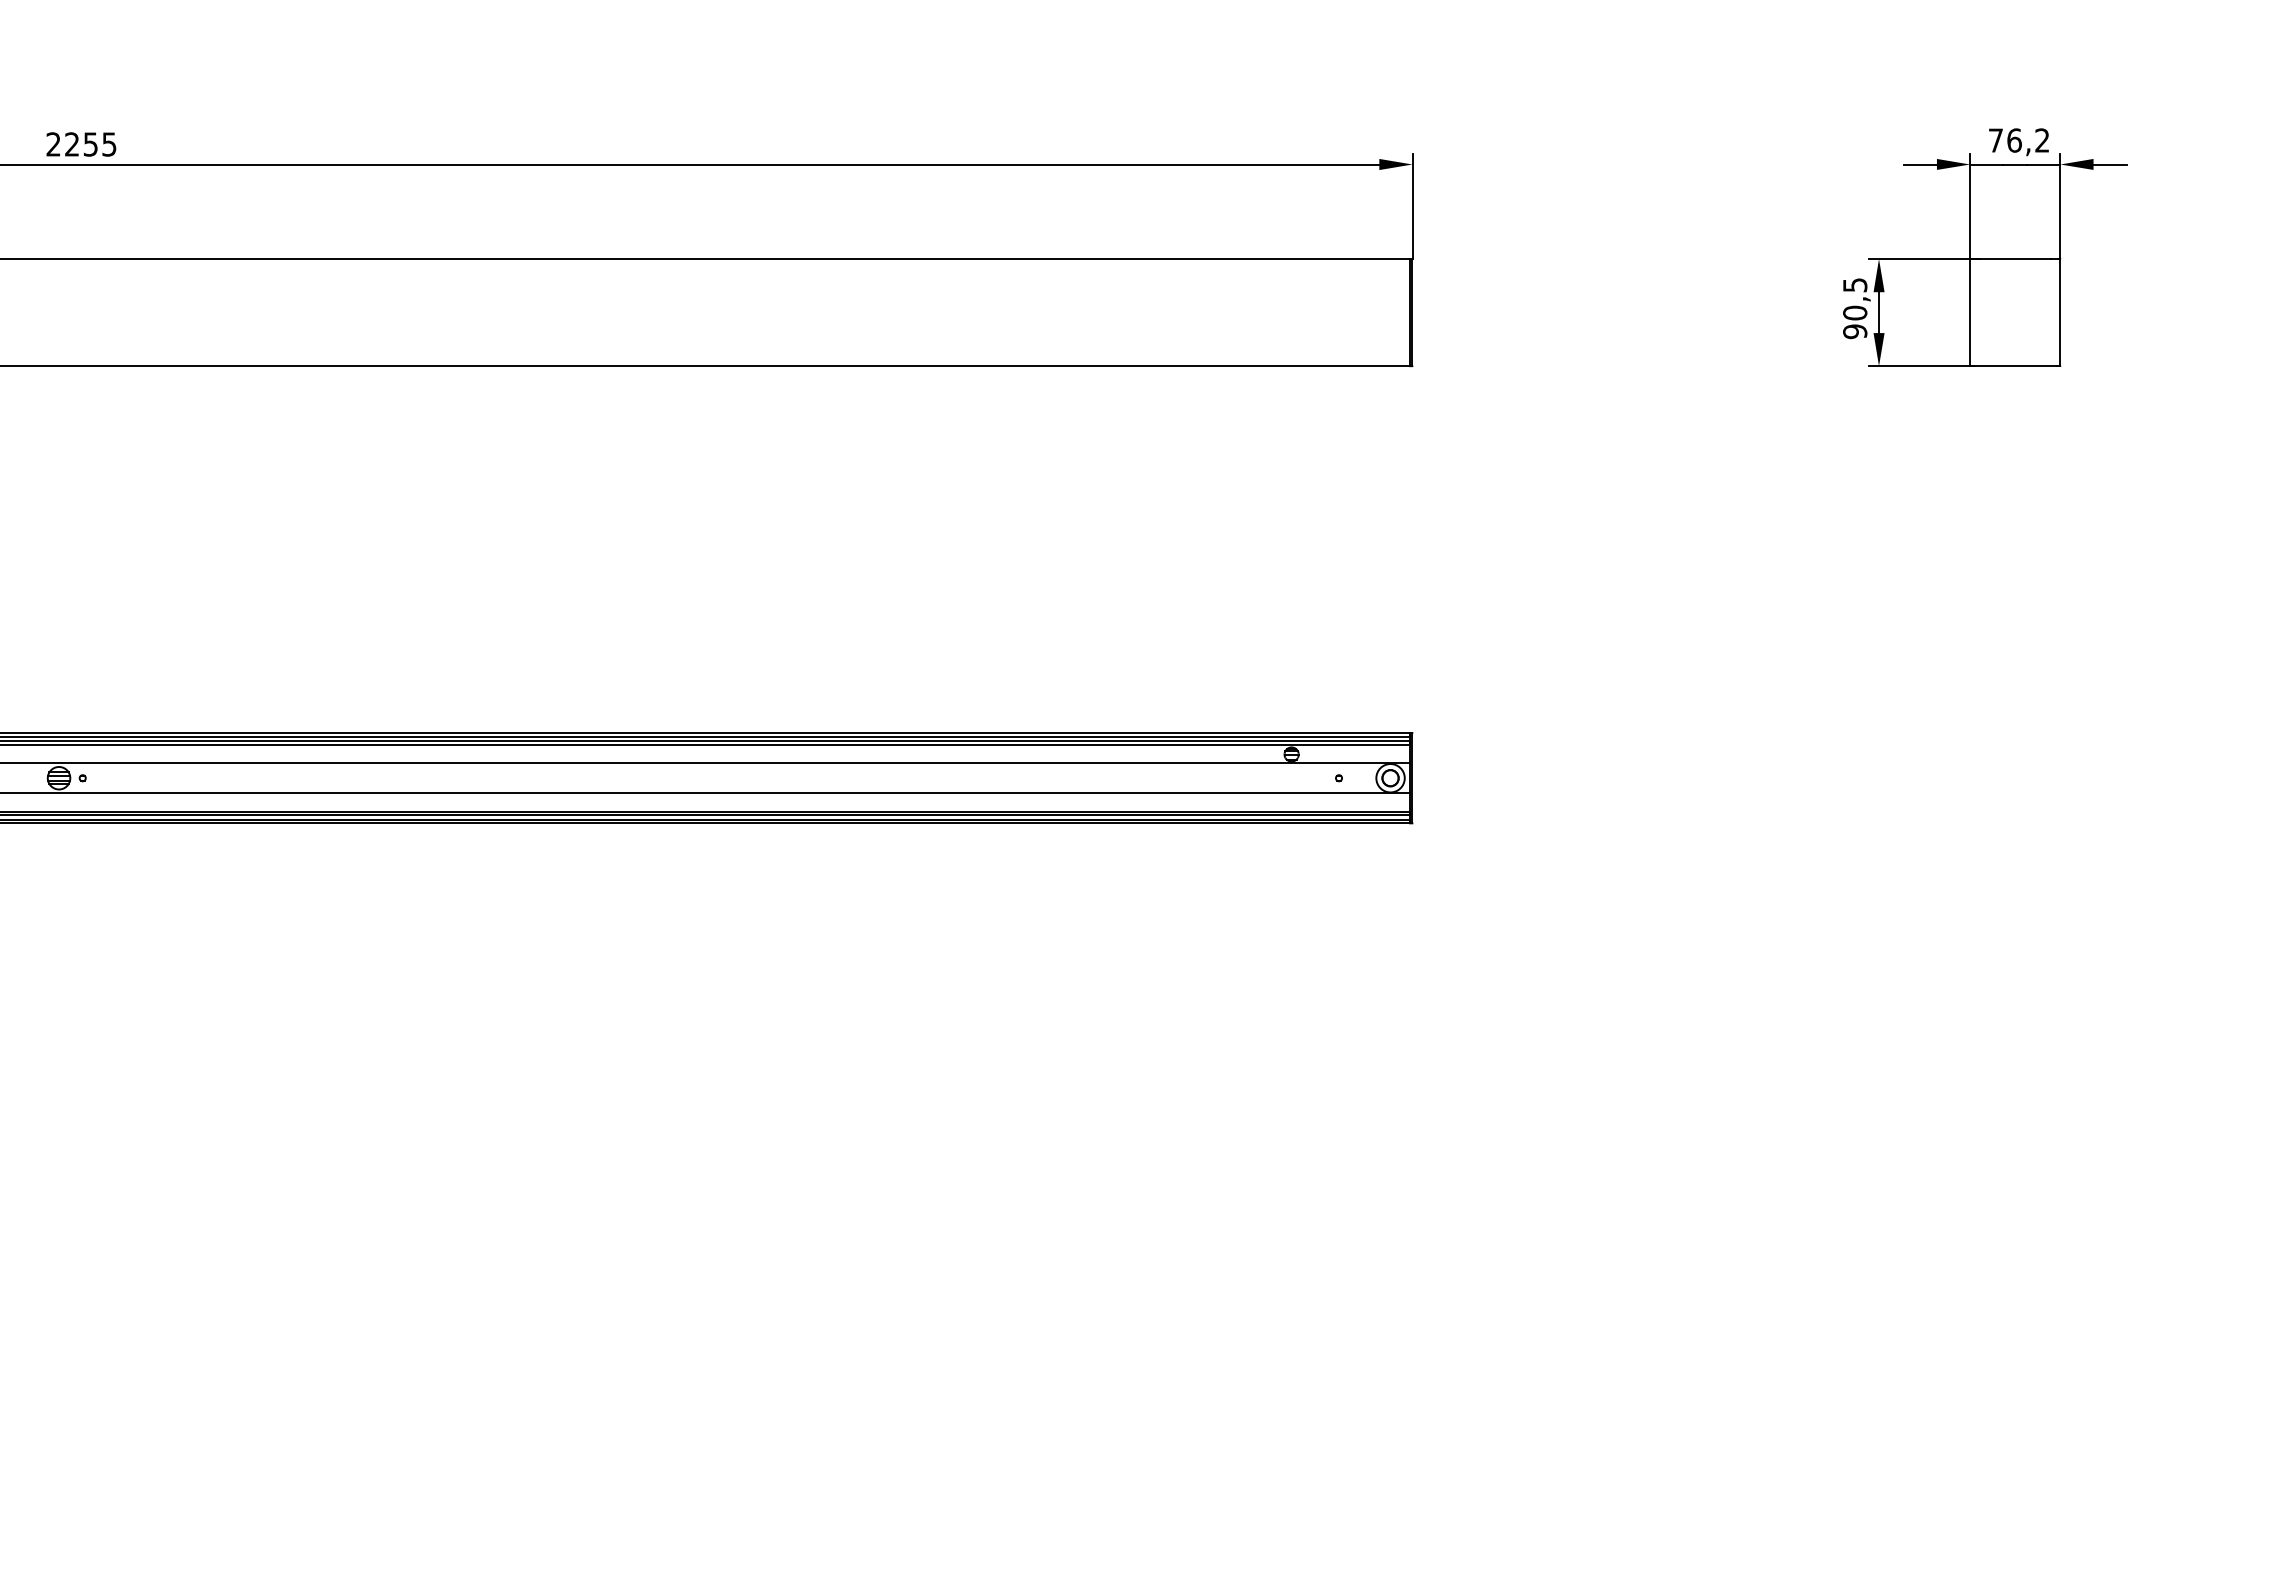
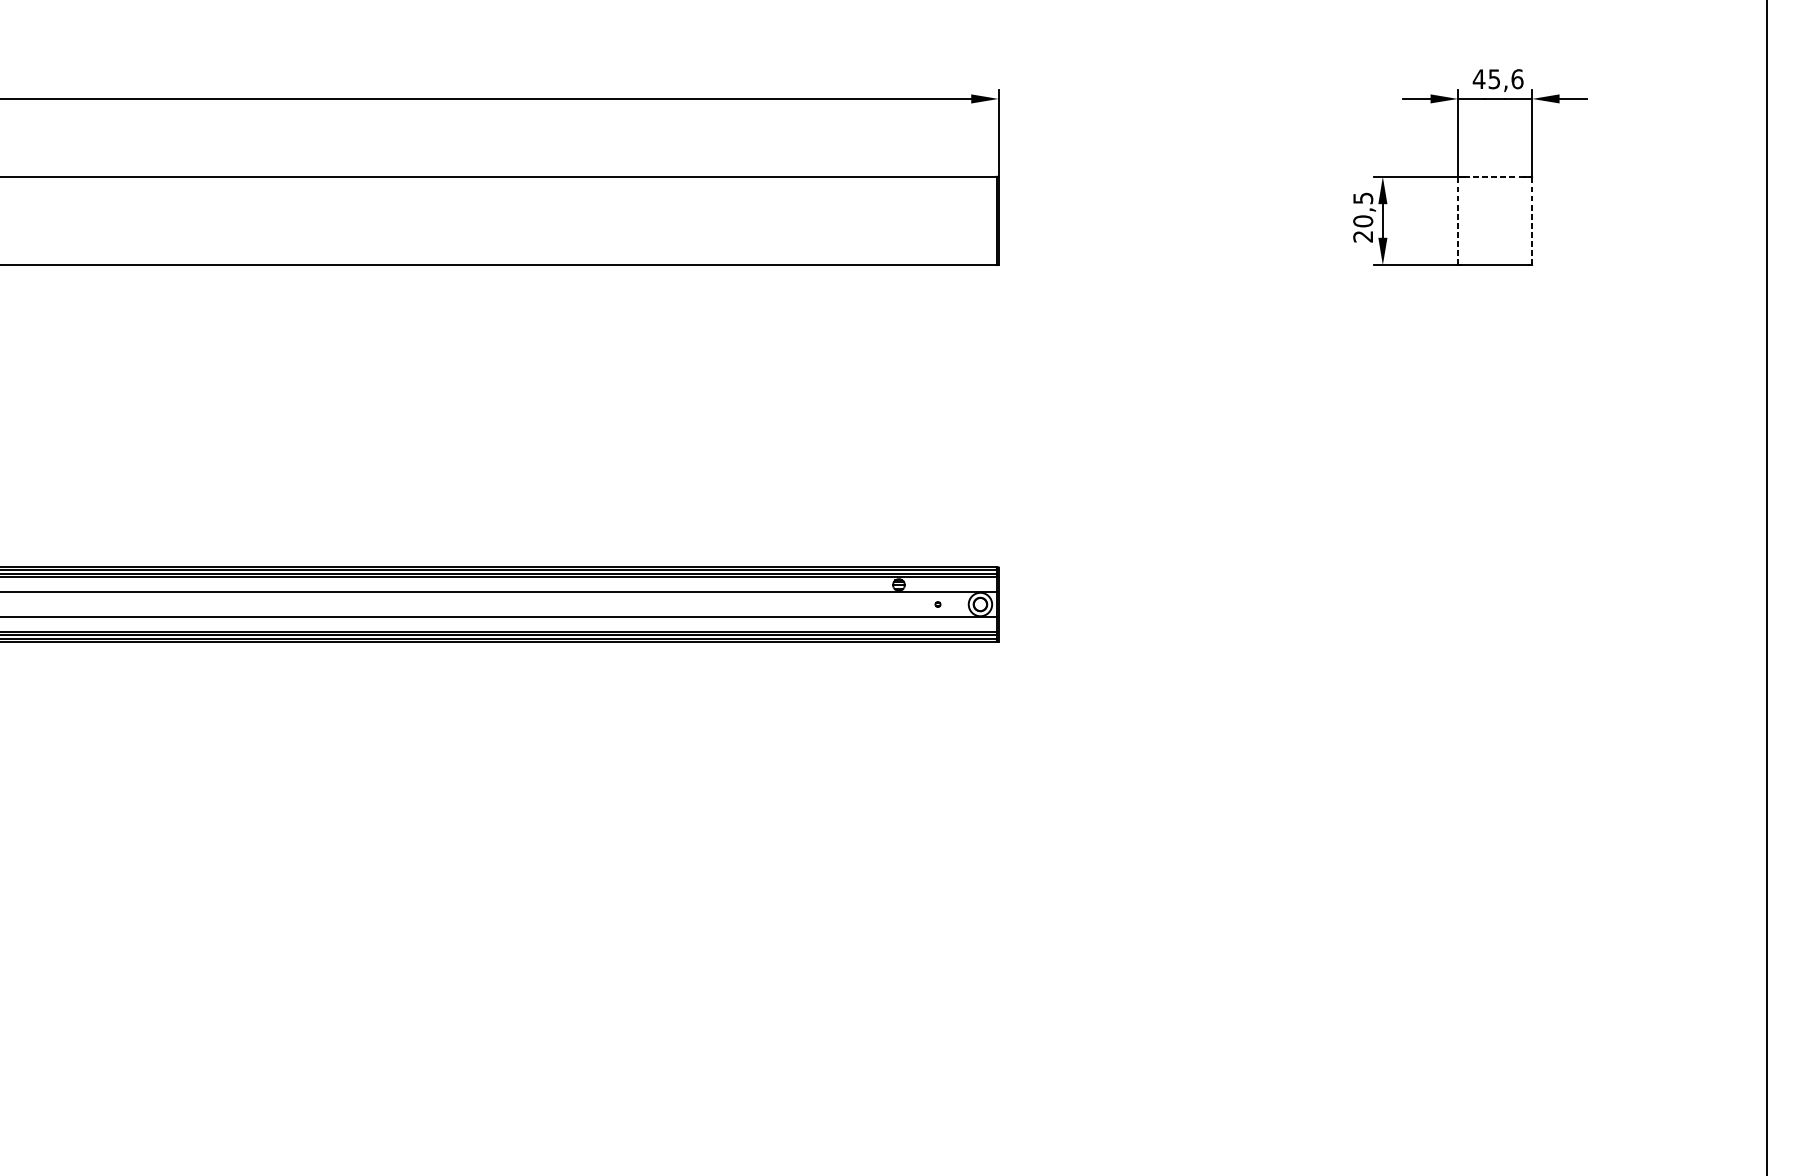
text: (2018, 140) -> (1497, 79), 76,2 -> 45,6
line: (2014, 258) -> (1494, 176), solid -> dashed
line: (1970, 312) -> (1458, 220), solid -> dashed
line: (2060, 312) -> (1532, 220), solid -> dashed
text: (1855, 331) -> (1363, 236), 90,5 -> 20,5

